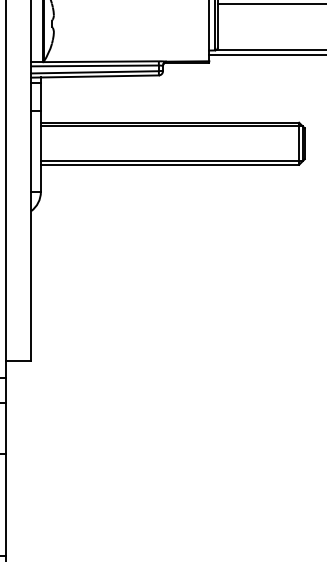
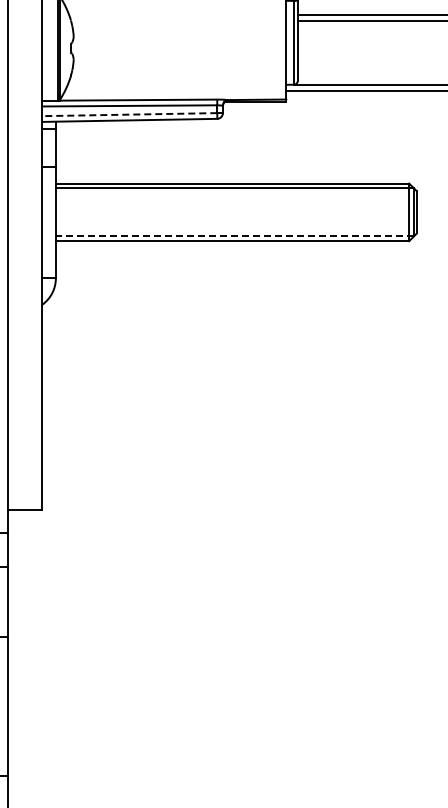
line: (94, 72) -> (129, 114), solid -> dashed
line: (171, 161) -> (234, 236), solid -> dashed

